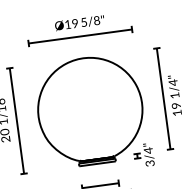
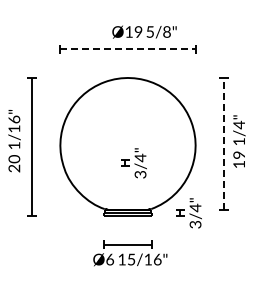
text: (79, 22) -> (144, 31), moved
line: (80, 36) -> (128, 49), solid -> dashed
line: (163, 98) -> (224, 143), solid -> dashed
part: (96, 123) -> (133, 163), added

